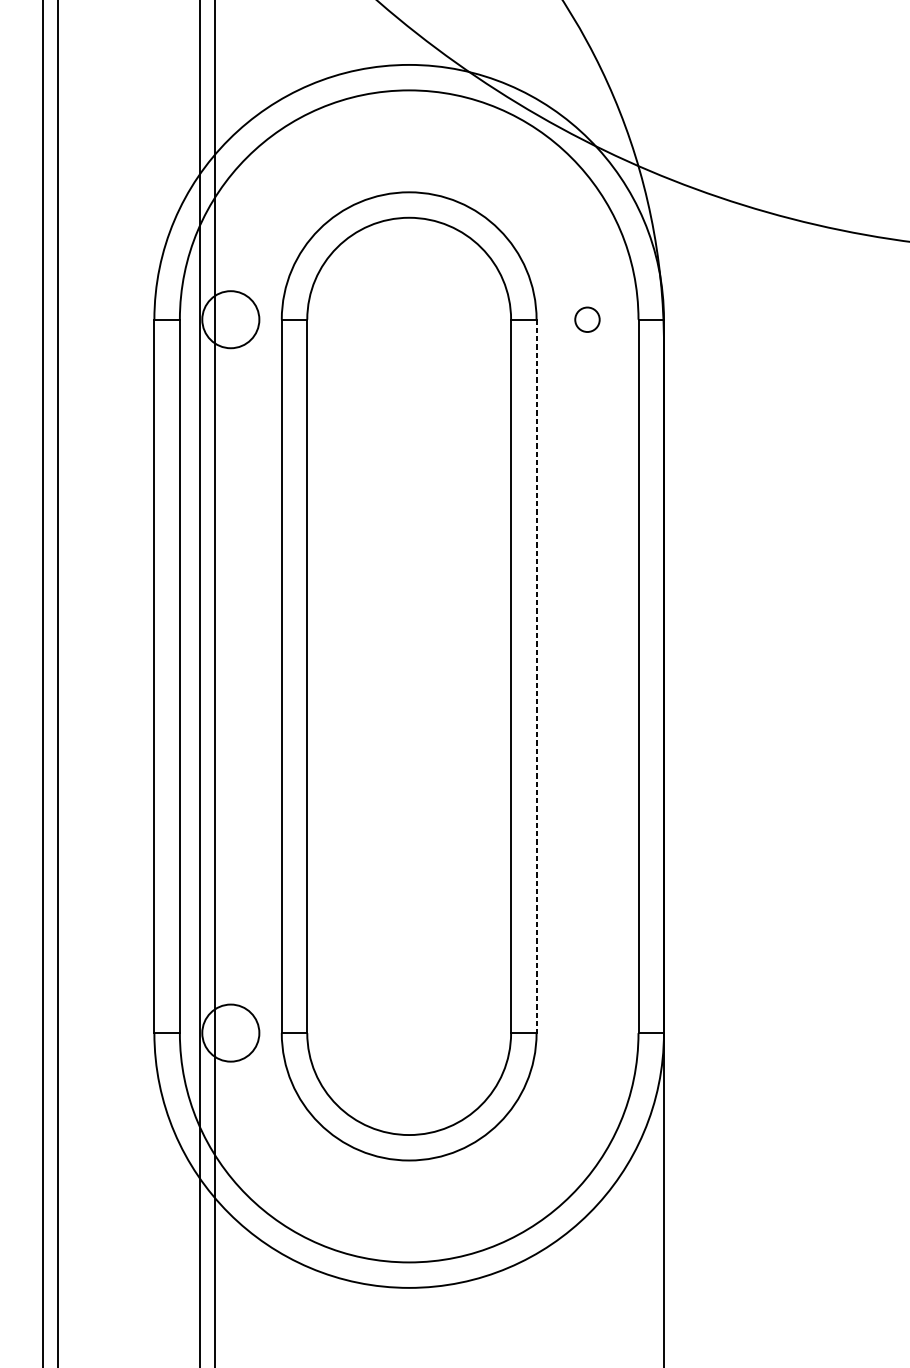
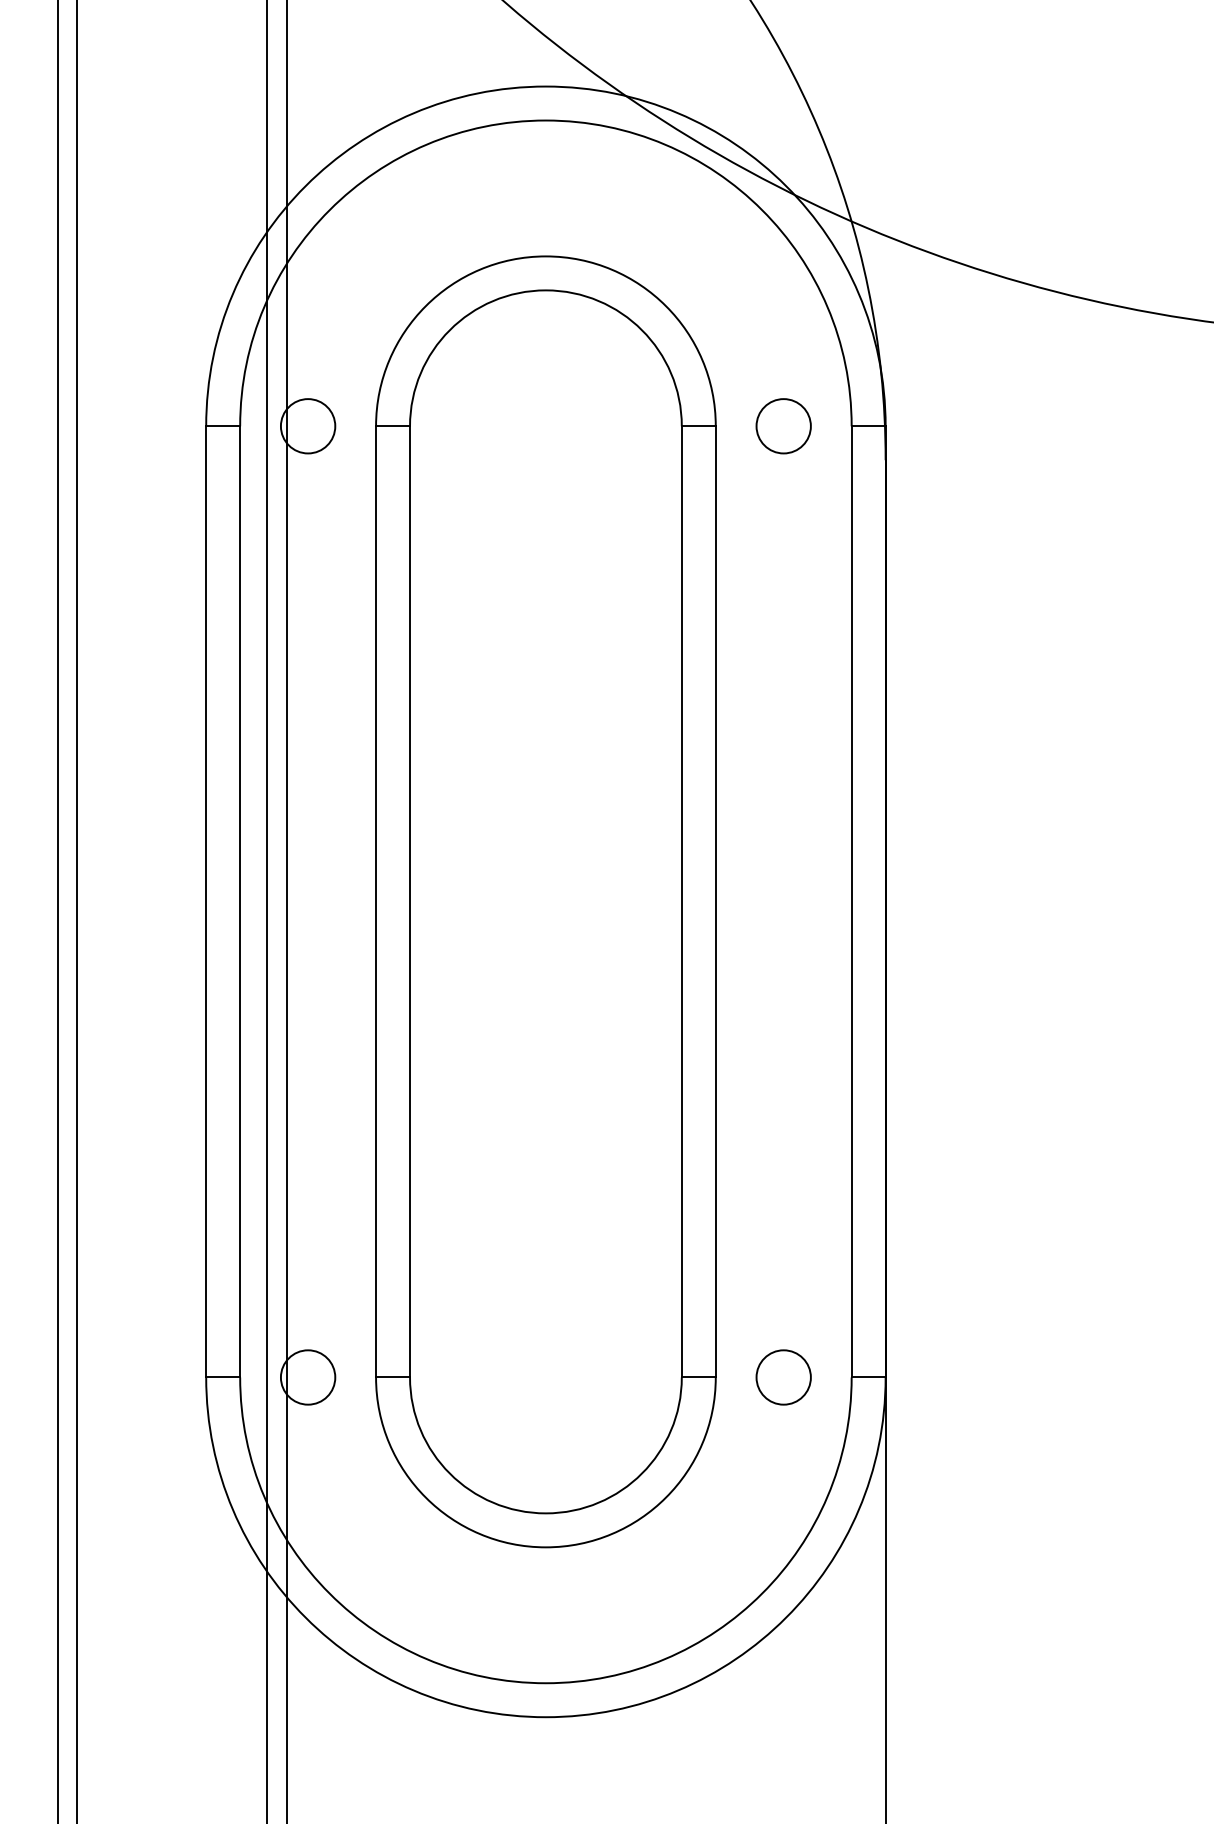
circle: (230, 319) -> (307, 426), size x0.71
circle: (587, 319) -> (783, 426), size x1.67
line: (536, 676) -> (715, 901), dashed -> solid
circle: (230, 1033) -> (307, 1377), size x0.71
circle: (587, 1033) -> (783, 1377), added

